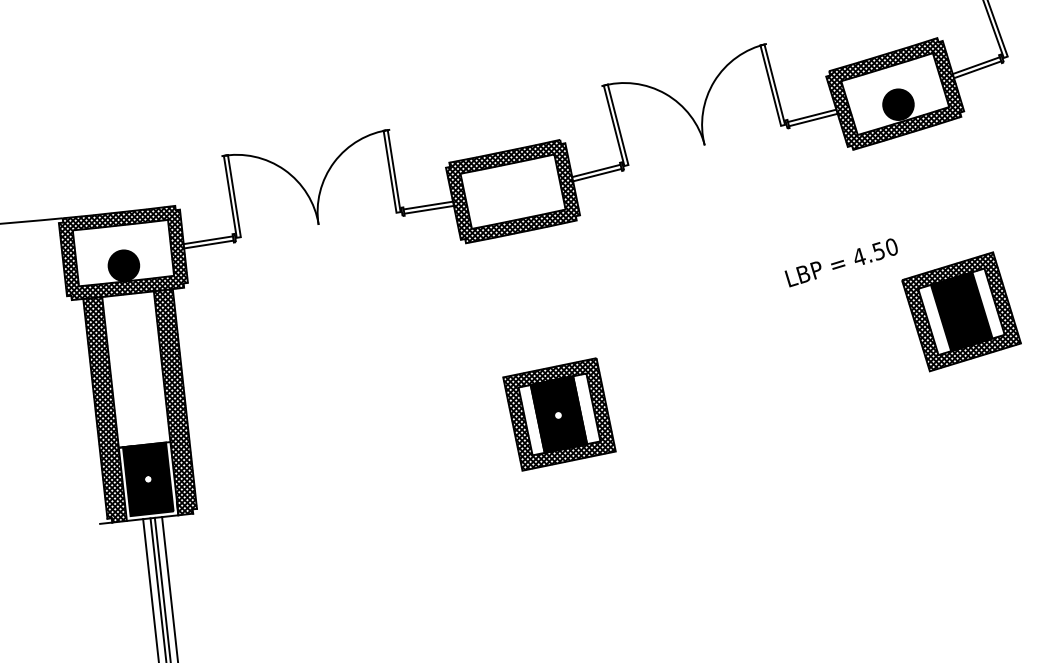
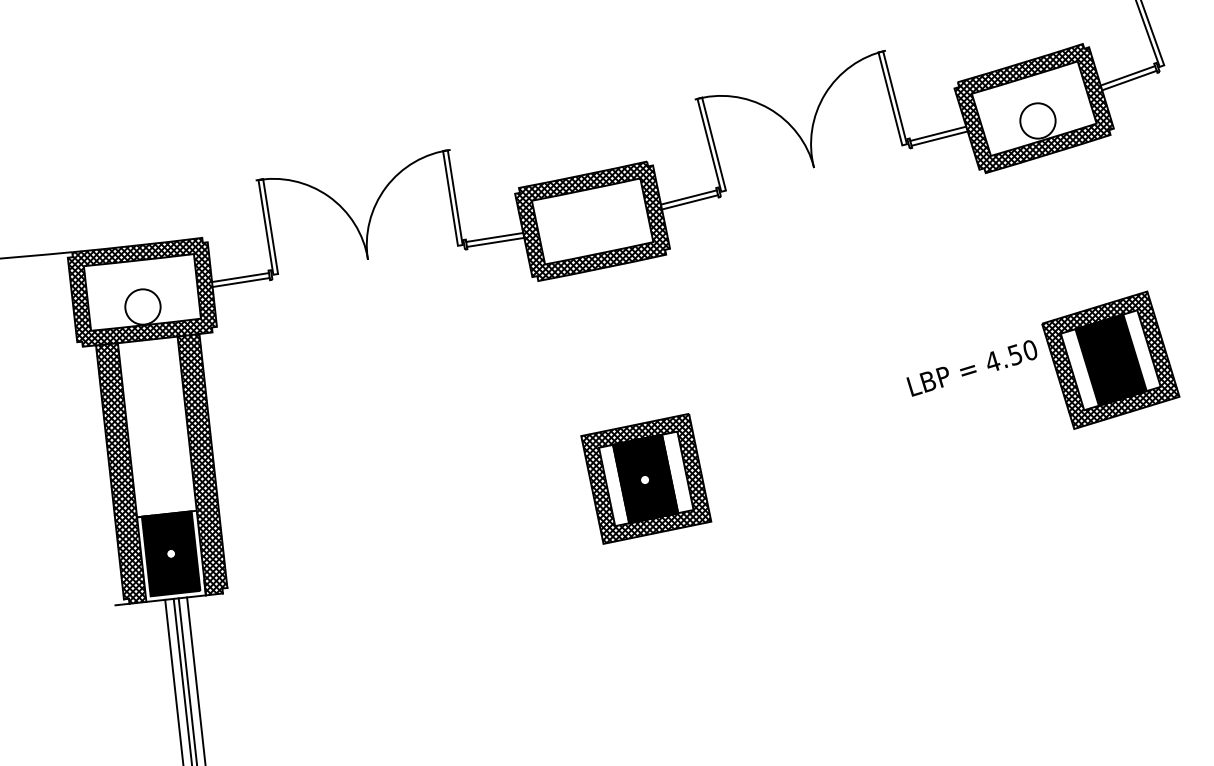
fill: (898, 104) -> (1038, 120), removed
text: (840, 262) -> (970, 367), moved
fill: (123, 265) -> (142, 306), removed

